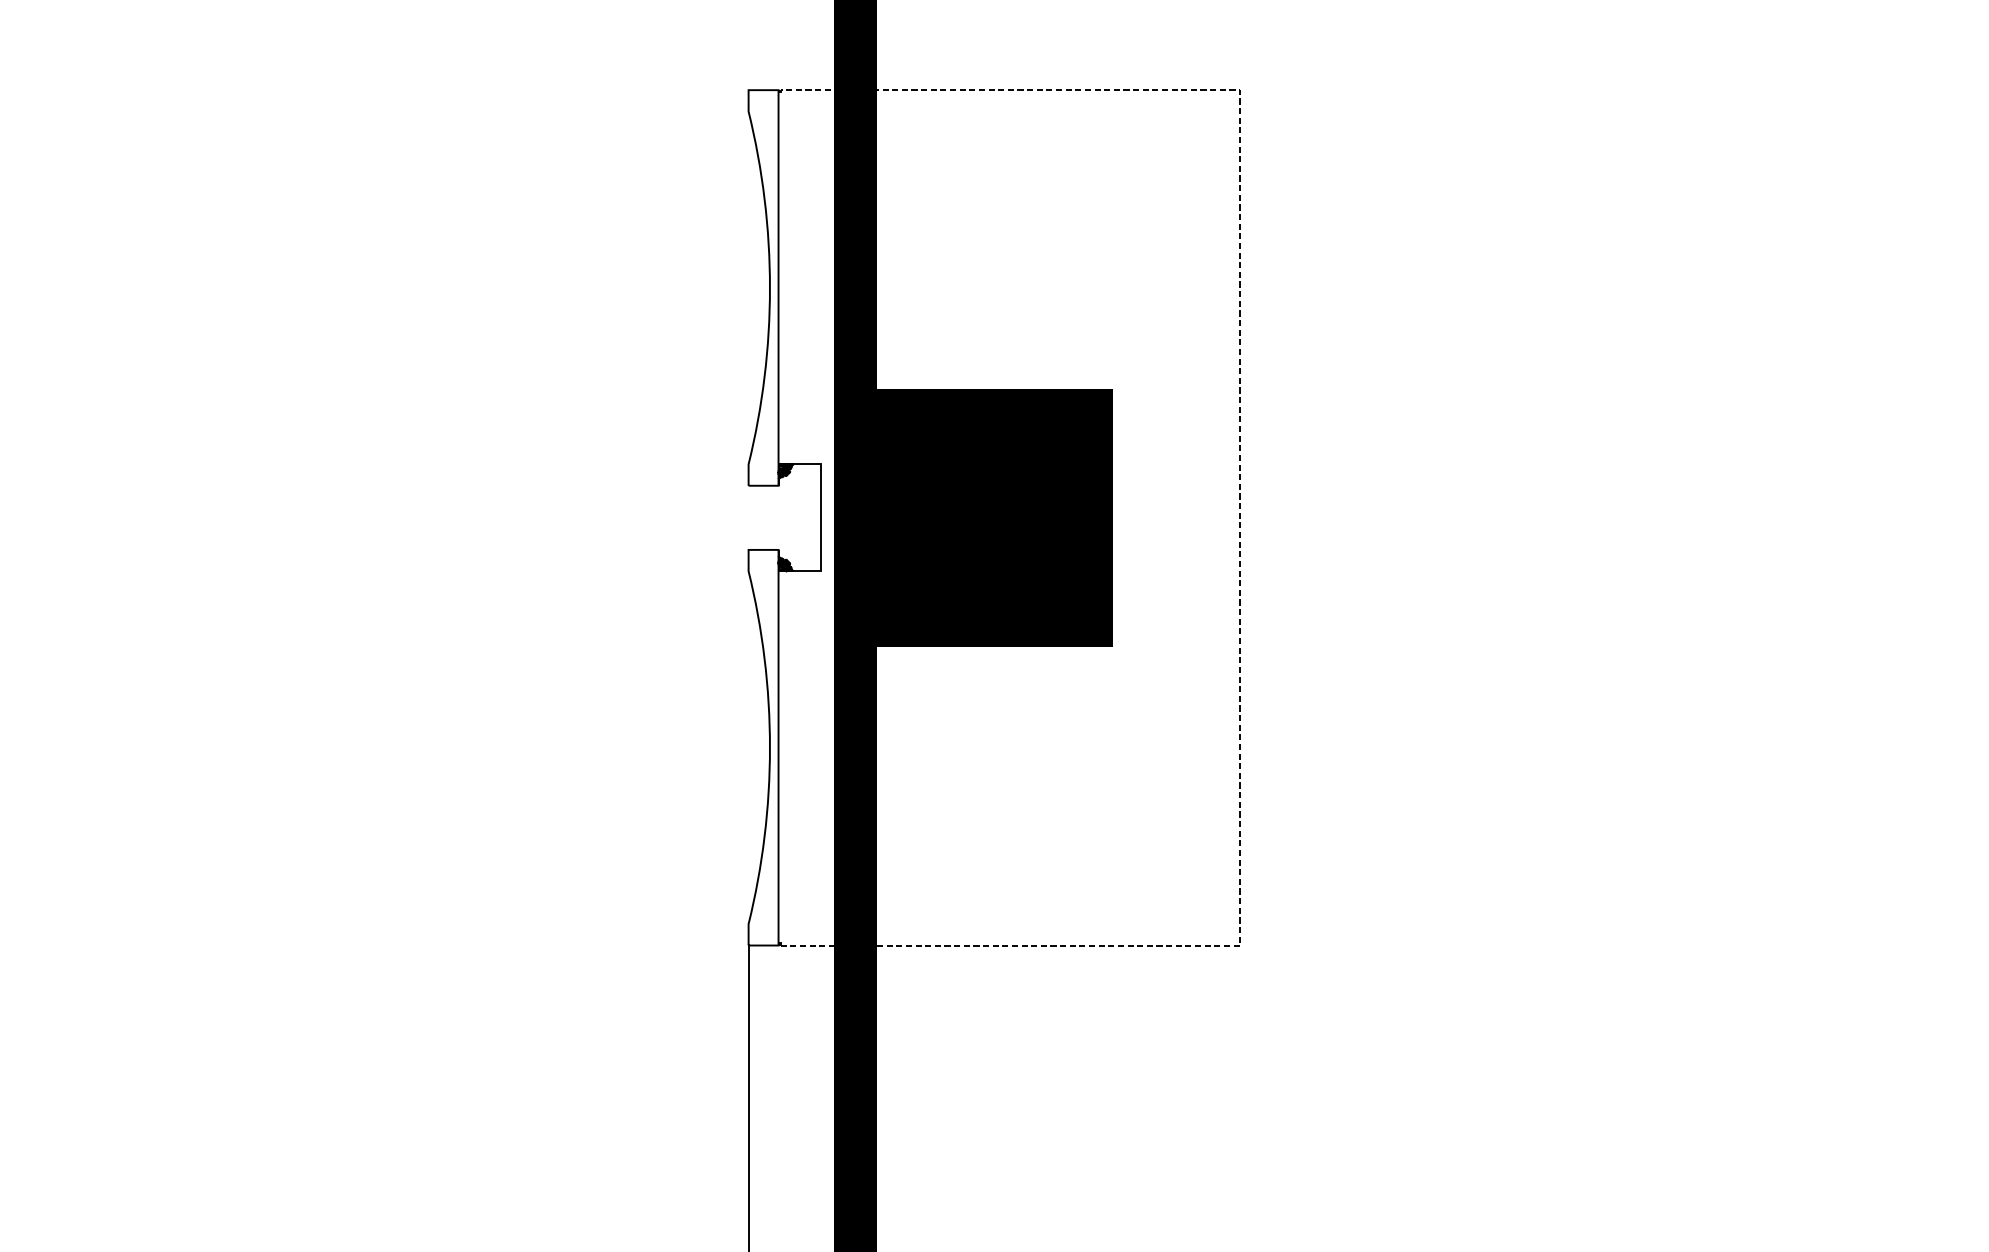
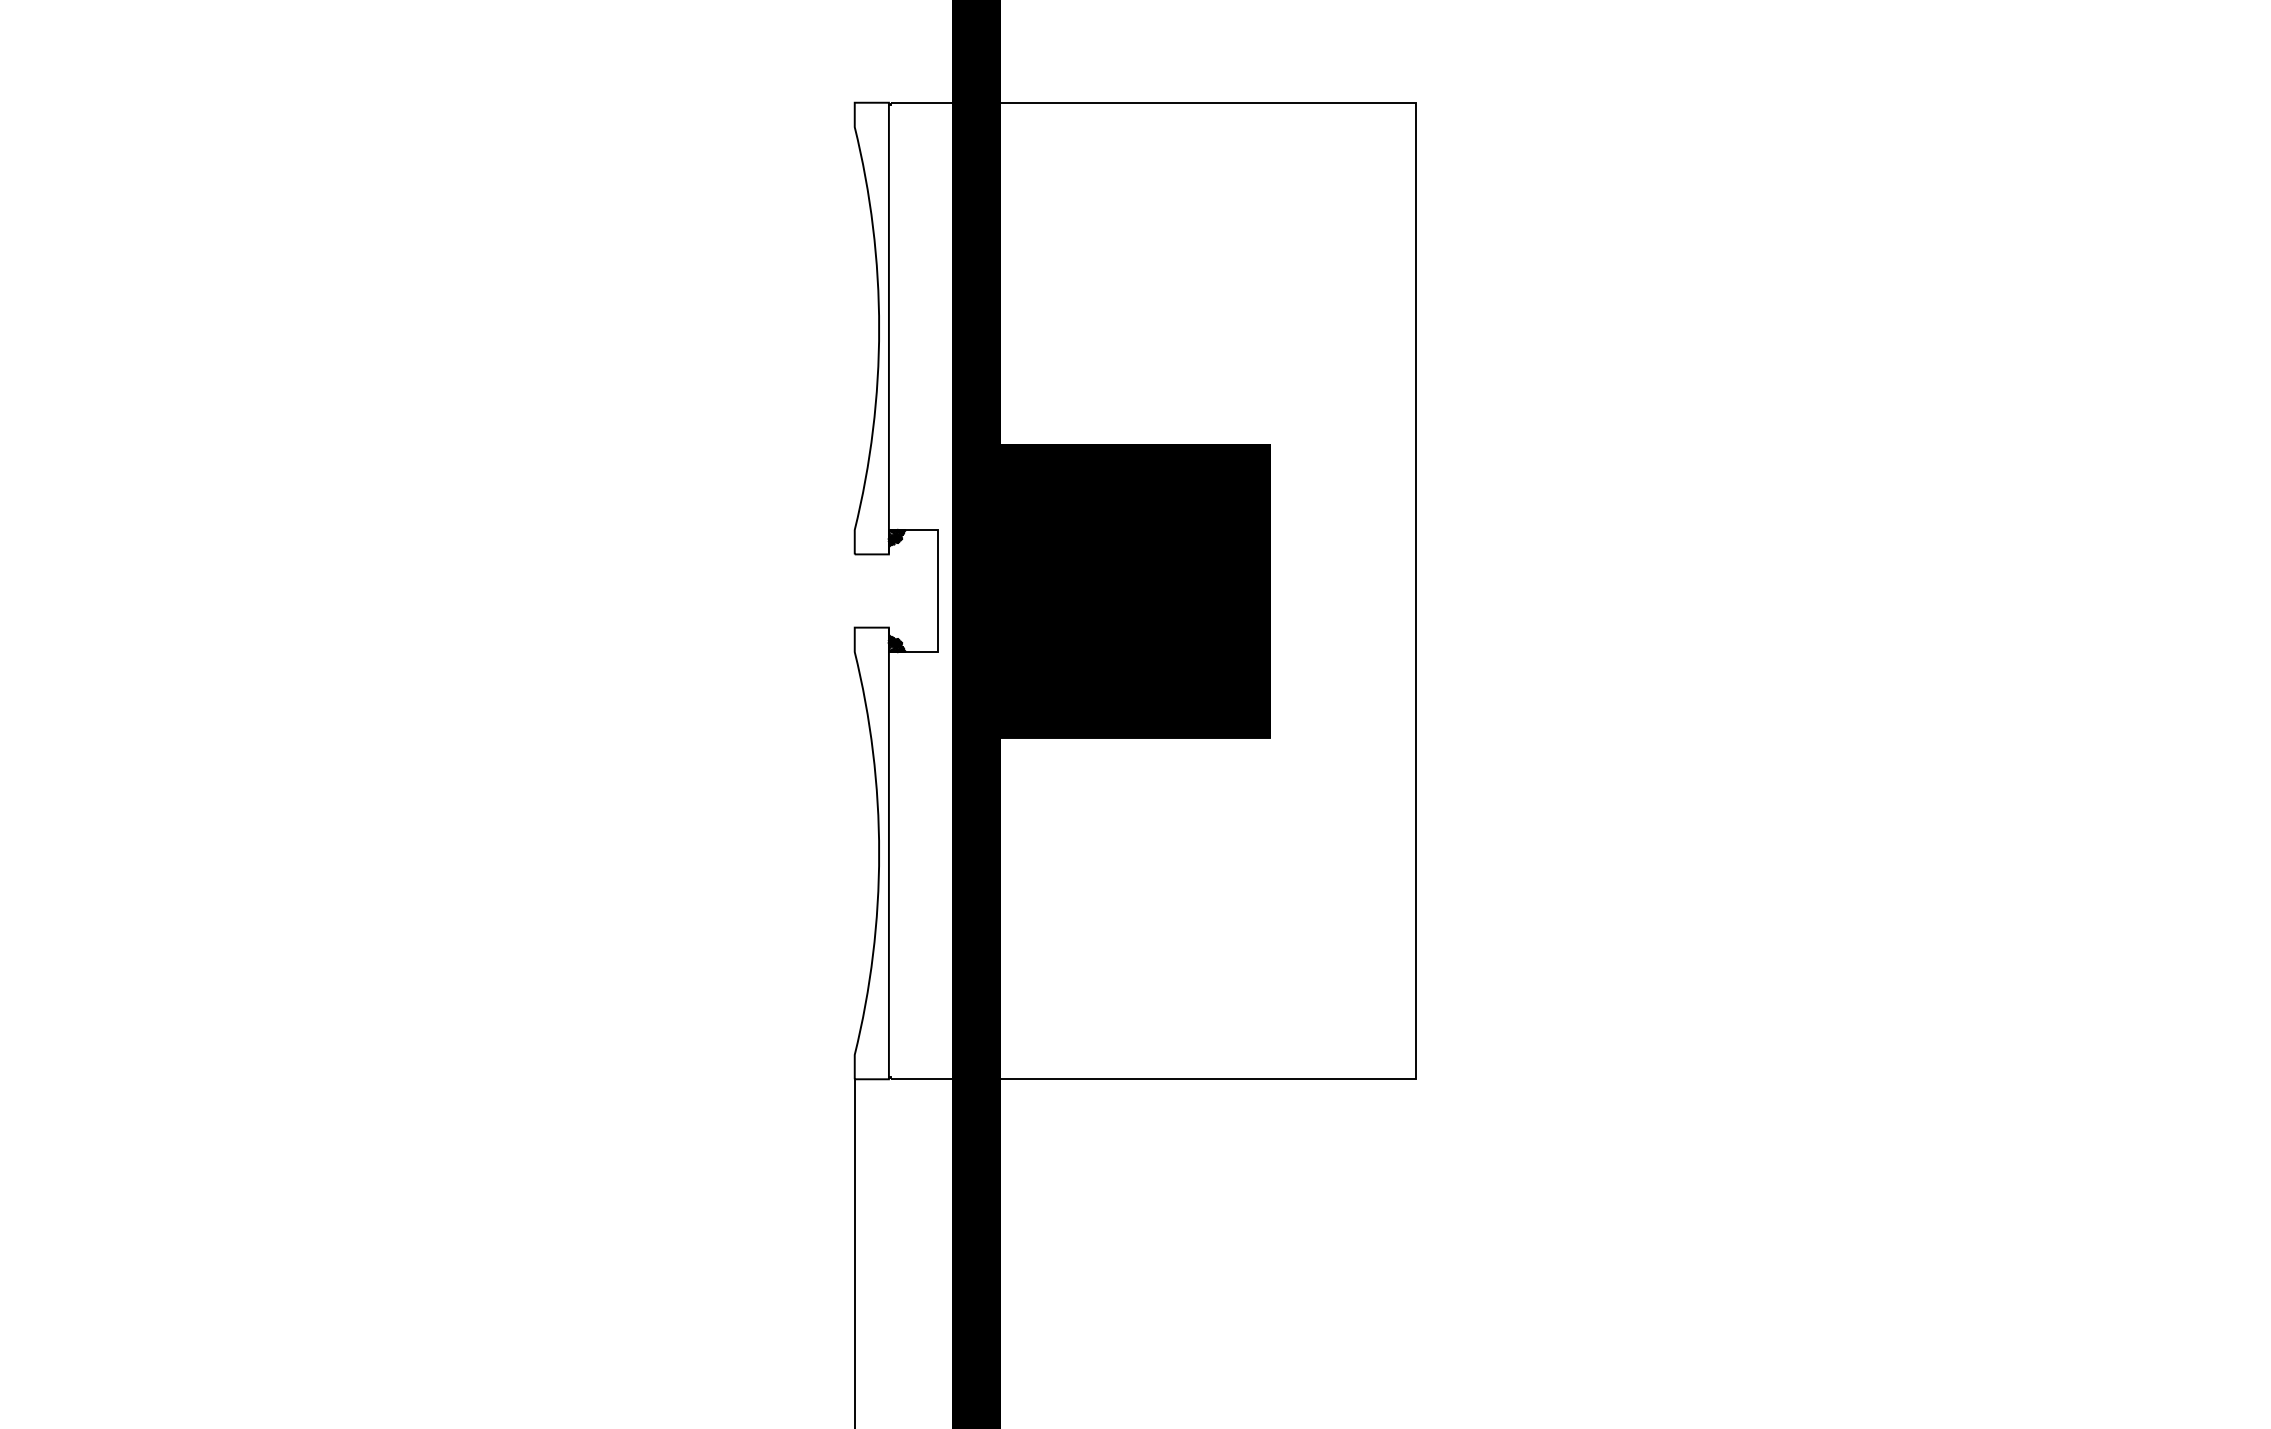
line: (1240, 517) -> (1416, 590), dashed -> solid

